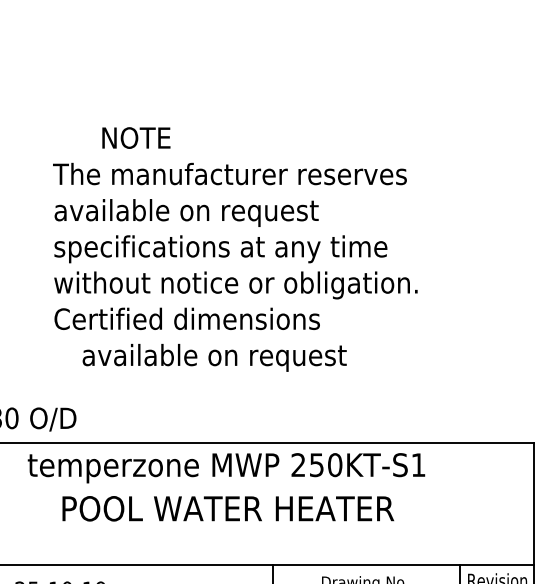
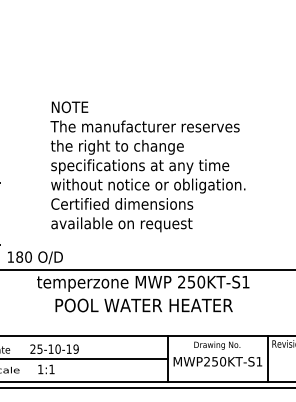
text: (135, 138) -> (69, 107), moved
text: (185, 211) -> (121, 146), available on request -> the right to change
text: (213, 357) -> (121, 224), moved

